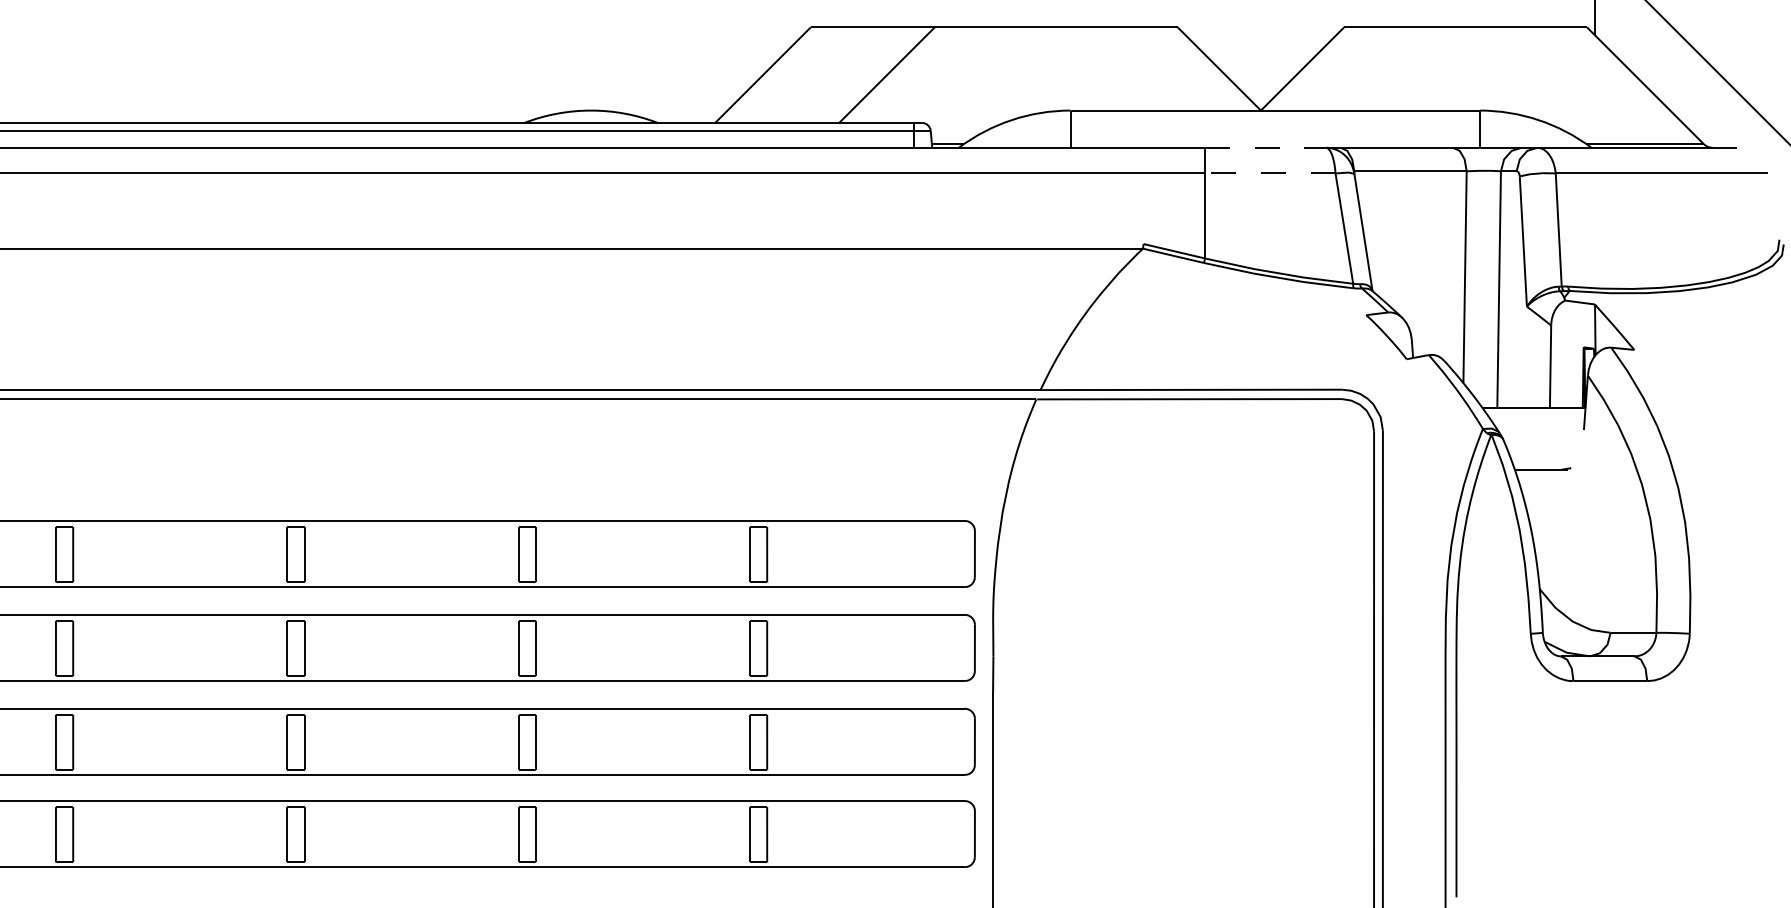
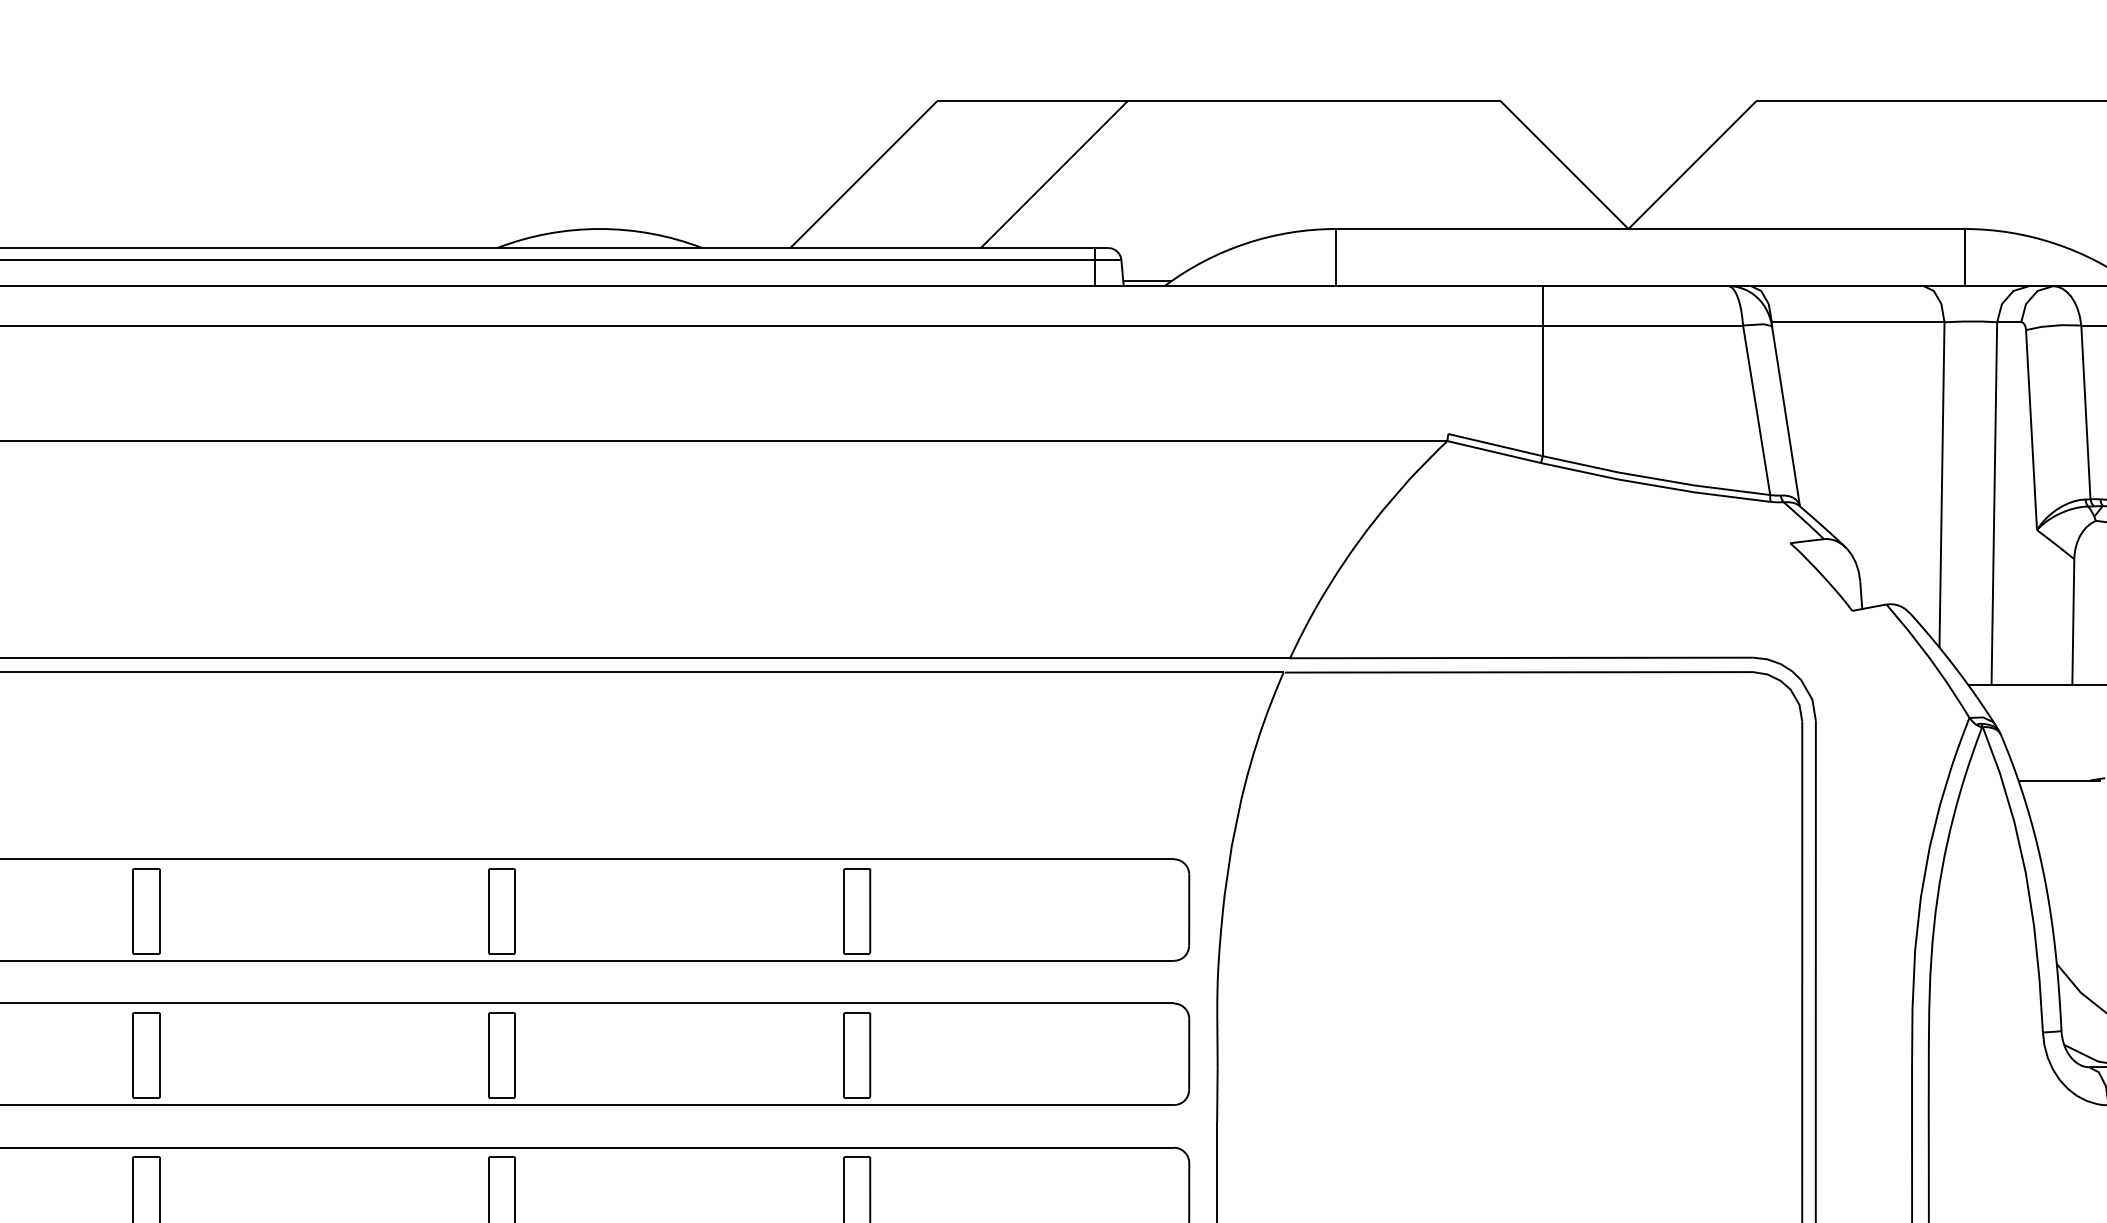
line: (1265, 147) -> (1635, 285), dashed -> solid
line: (1270, 173) -> (1643, 325), dashed -> solid

